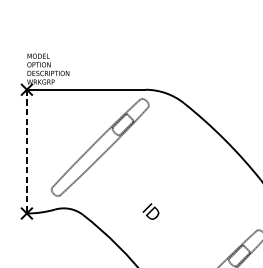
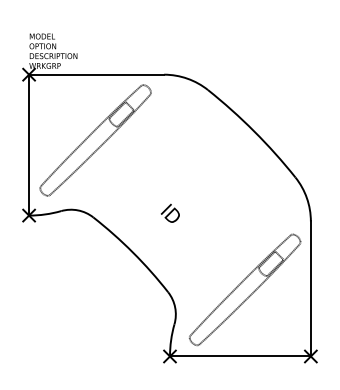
part: (100, 147) -> (95, 140), moved
line: (27, 151) -> (29, 145), dashed -> solid

